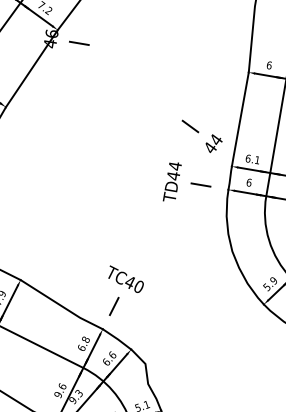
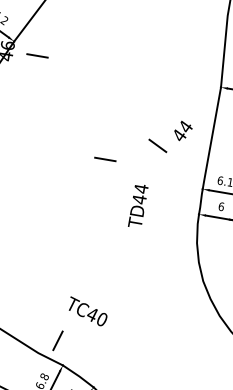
text: (213, 143) -> (182, 130), moved
line: (200, 184) -> (104, 158), moved
line: (114, 305) -> (58, 339), moved

